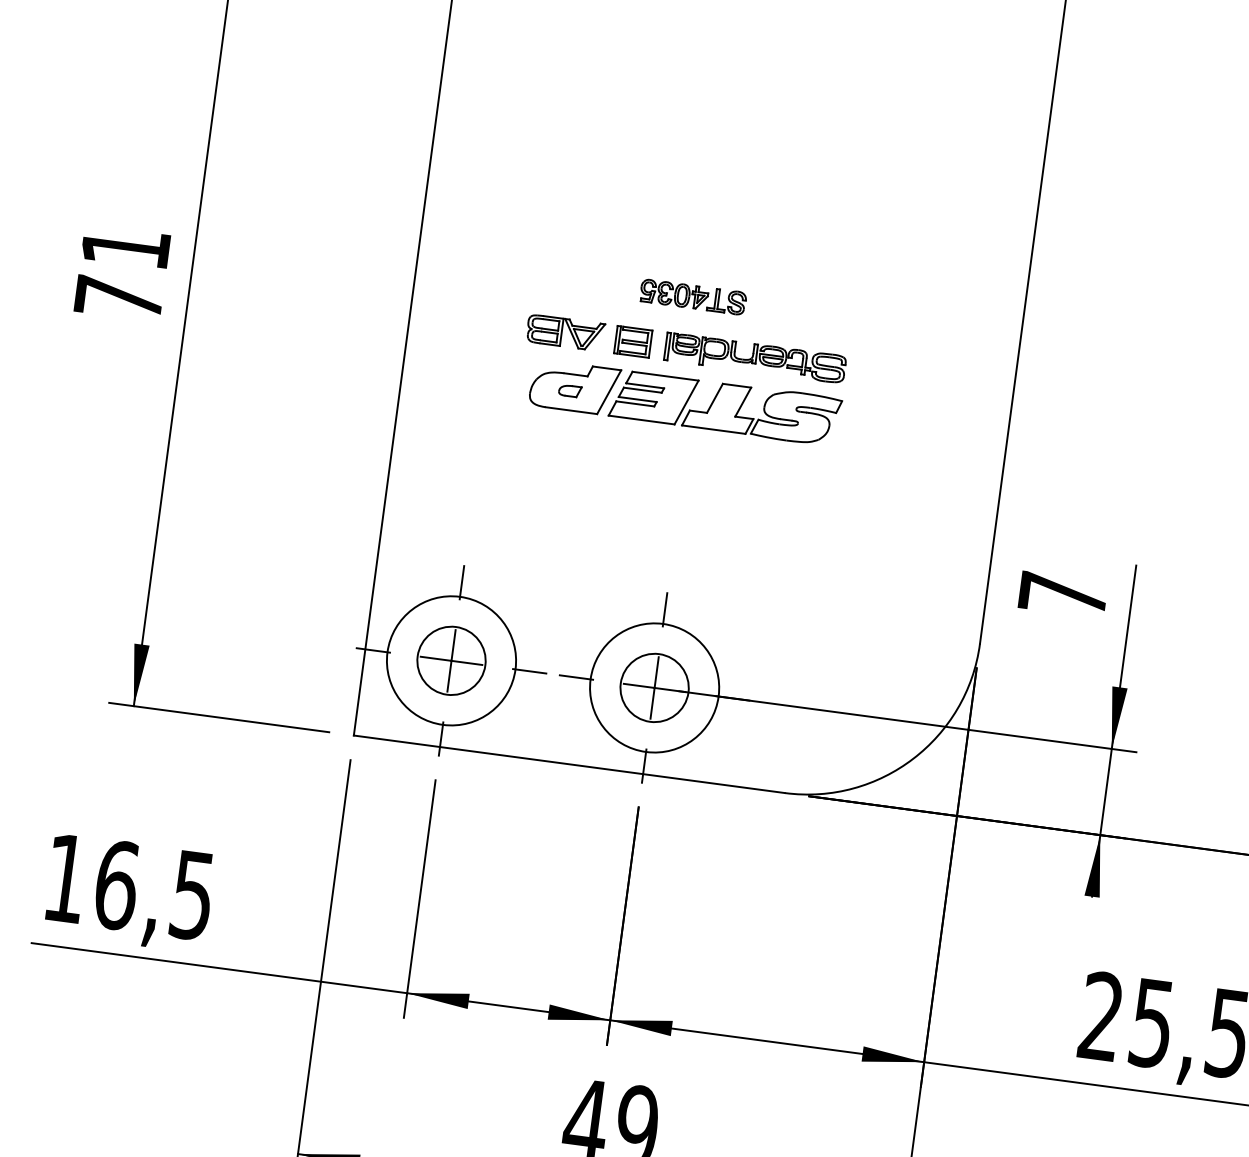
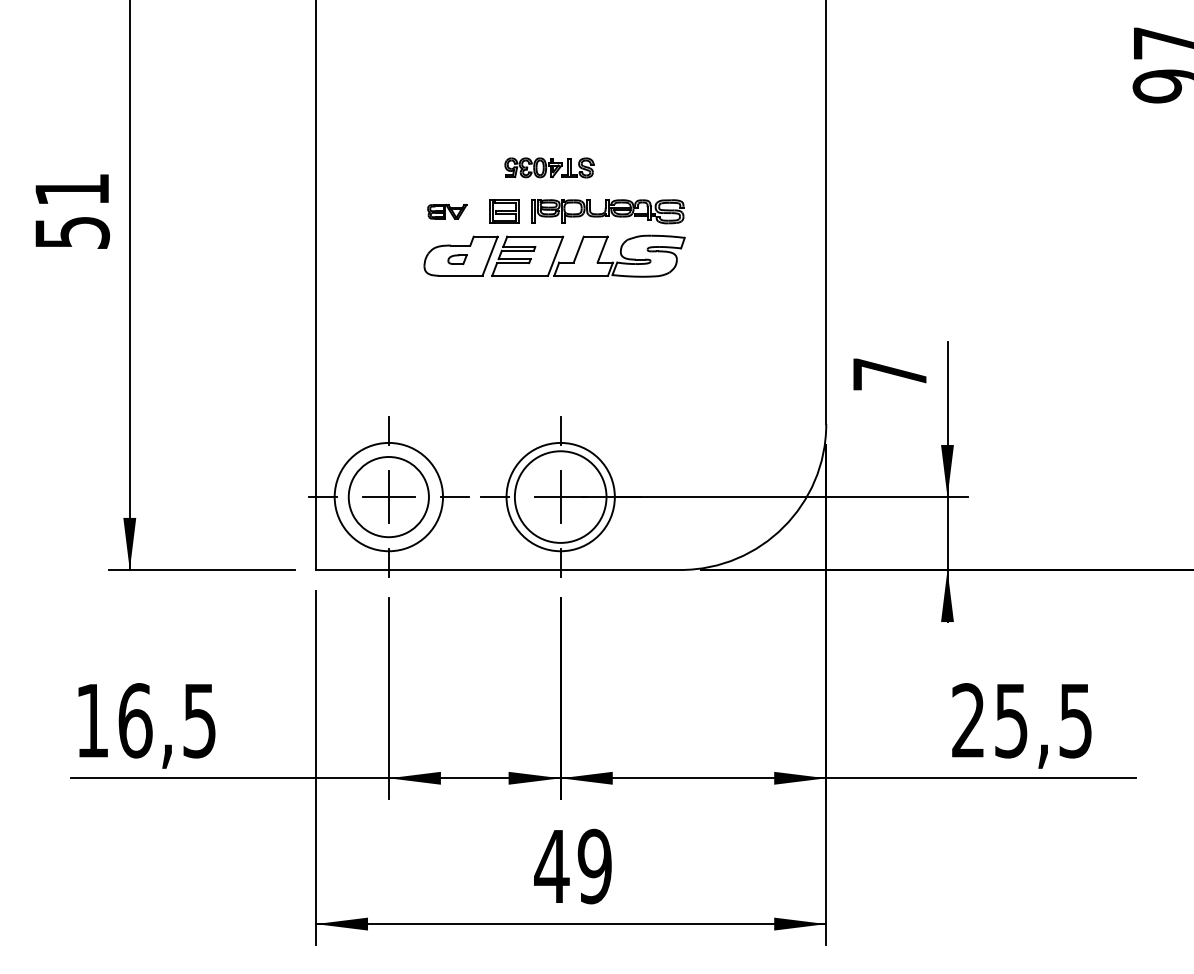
text: (119, 298) -> (72, 232), 71 -> 51
part: (565, 332) -> (447, 211), size x0.6
circle: (451, 660) -> (388, 496), size x1.4
circle: (654, 687) -> (560, 496), size x1.6

